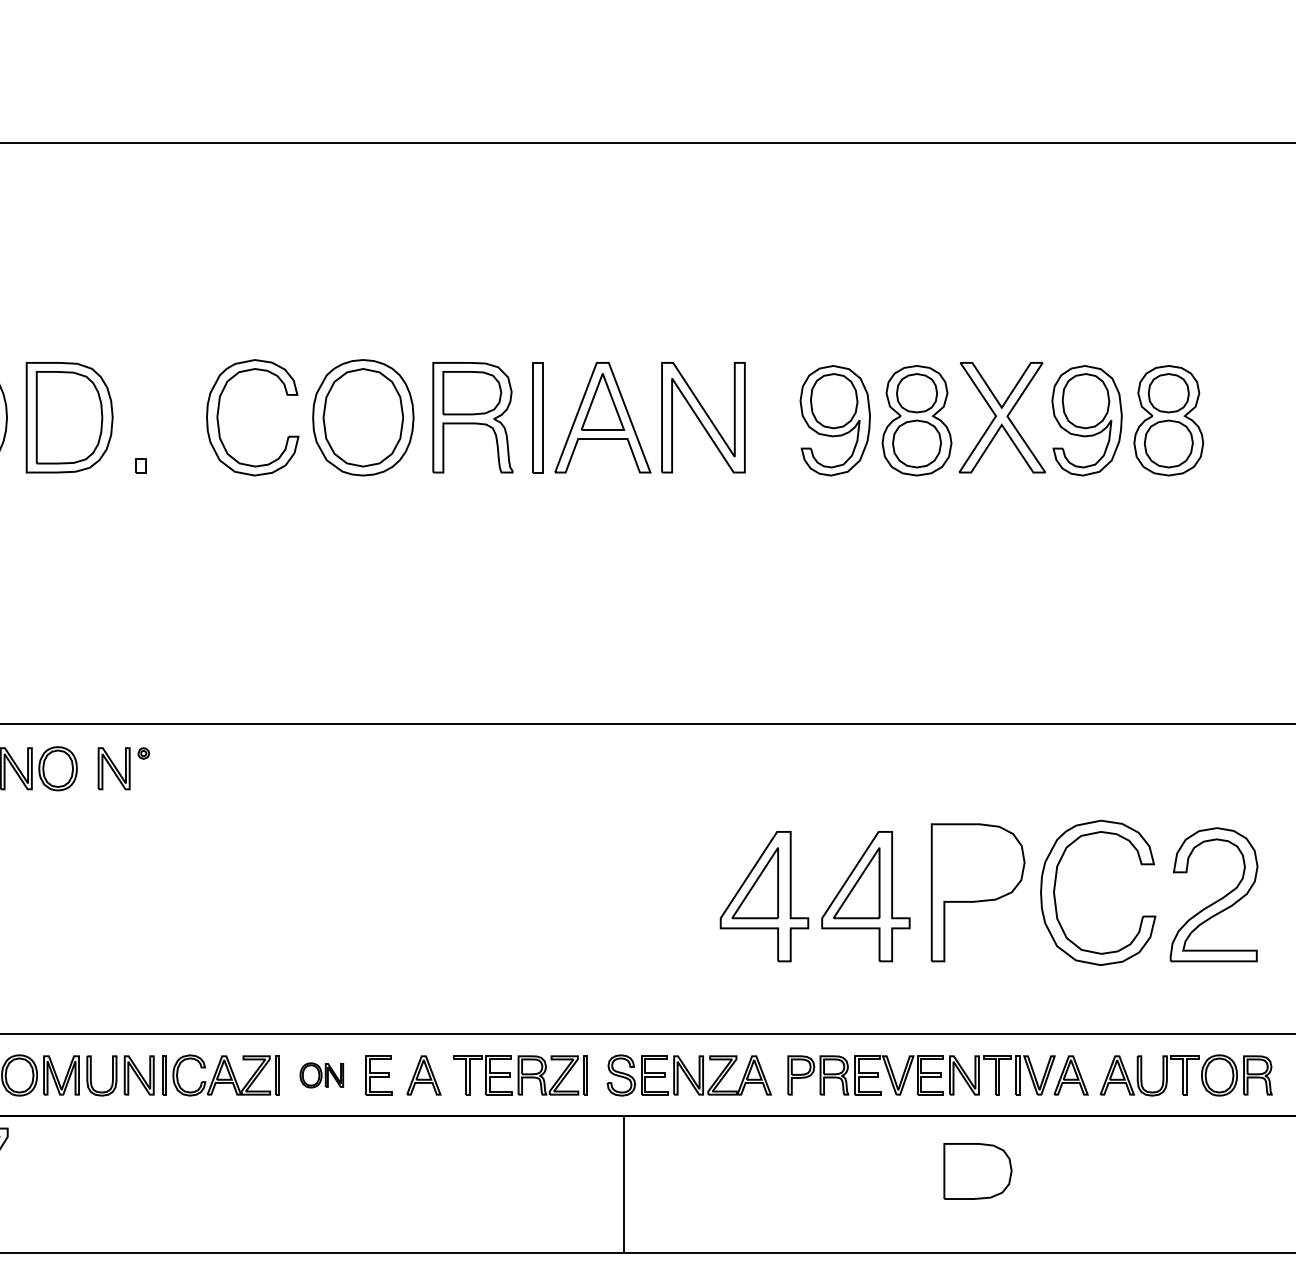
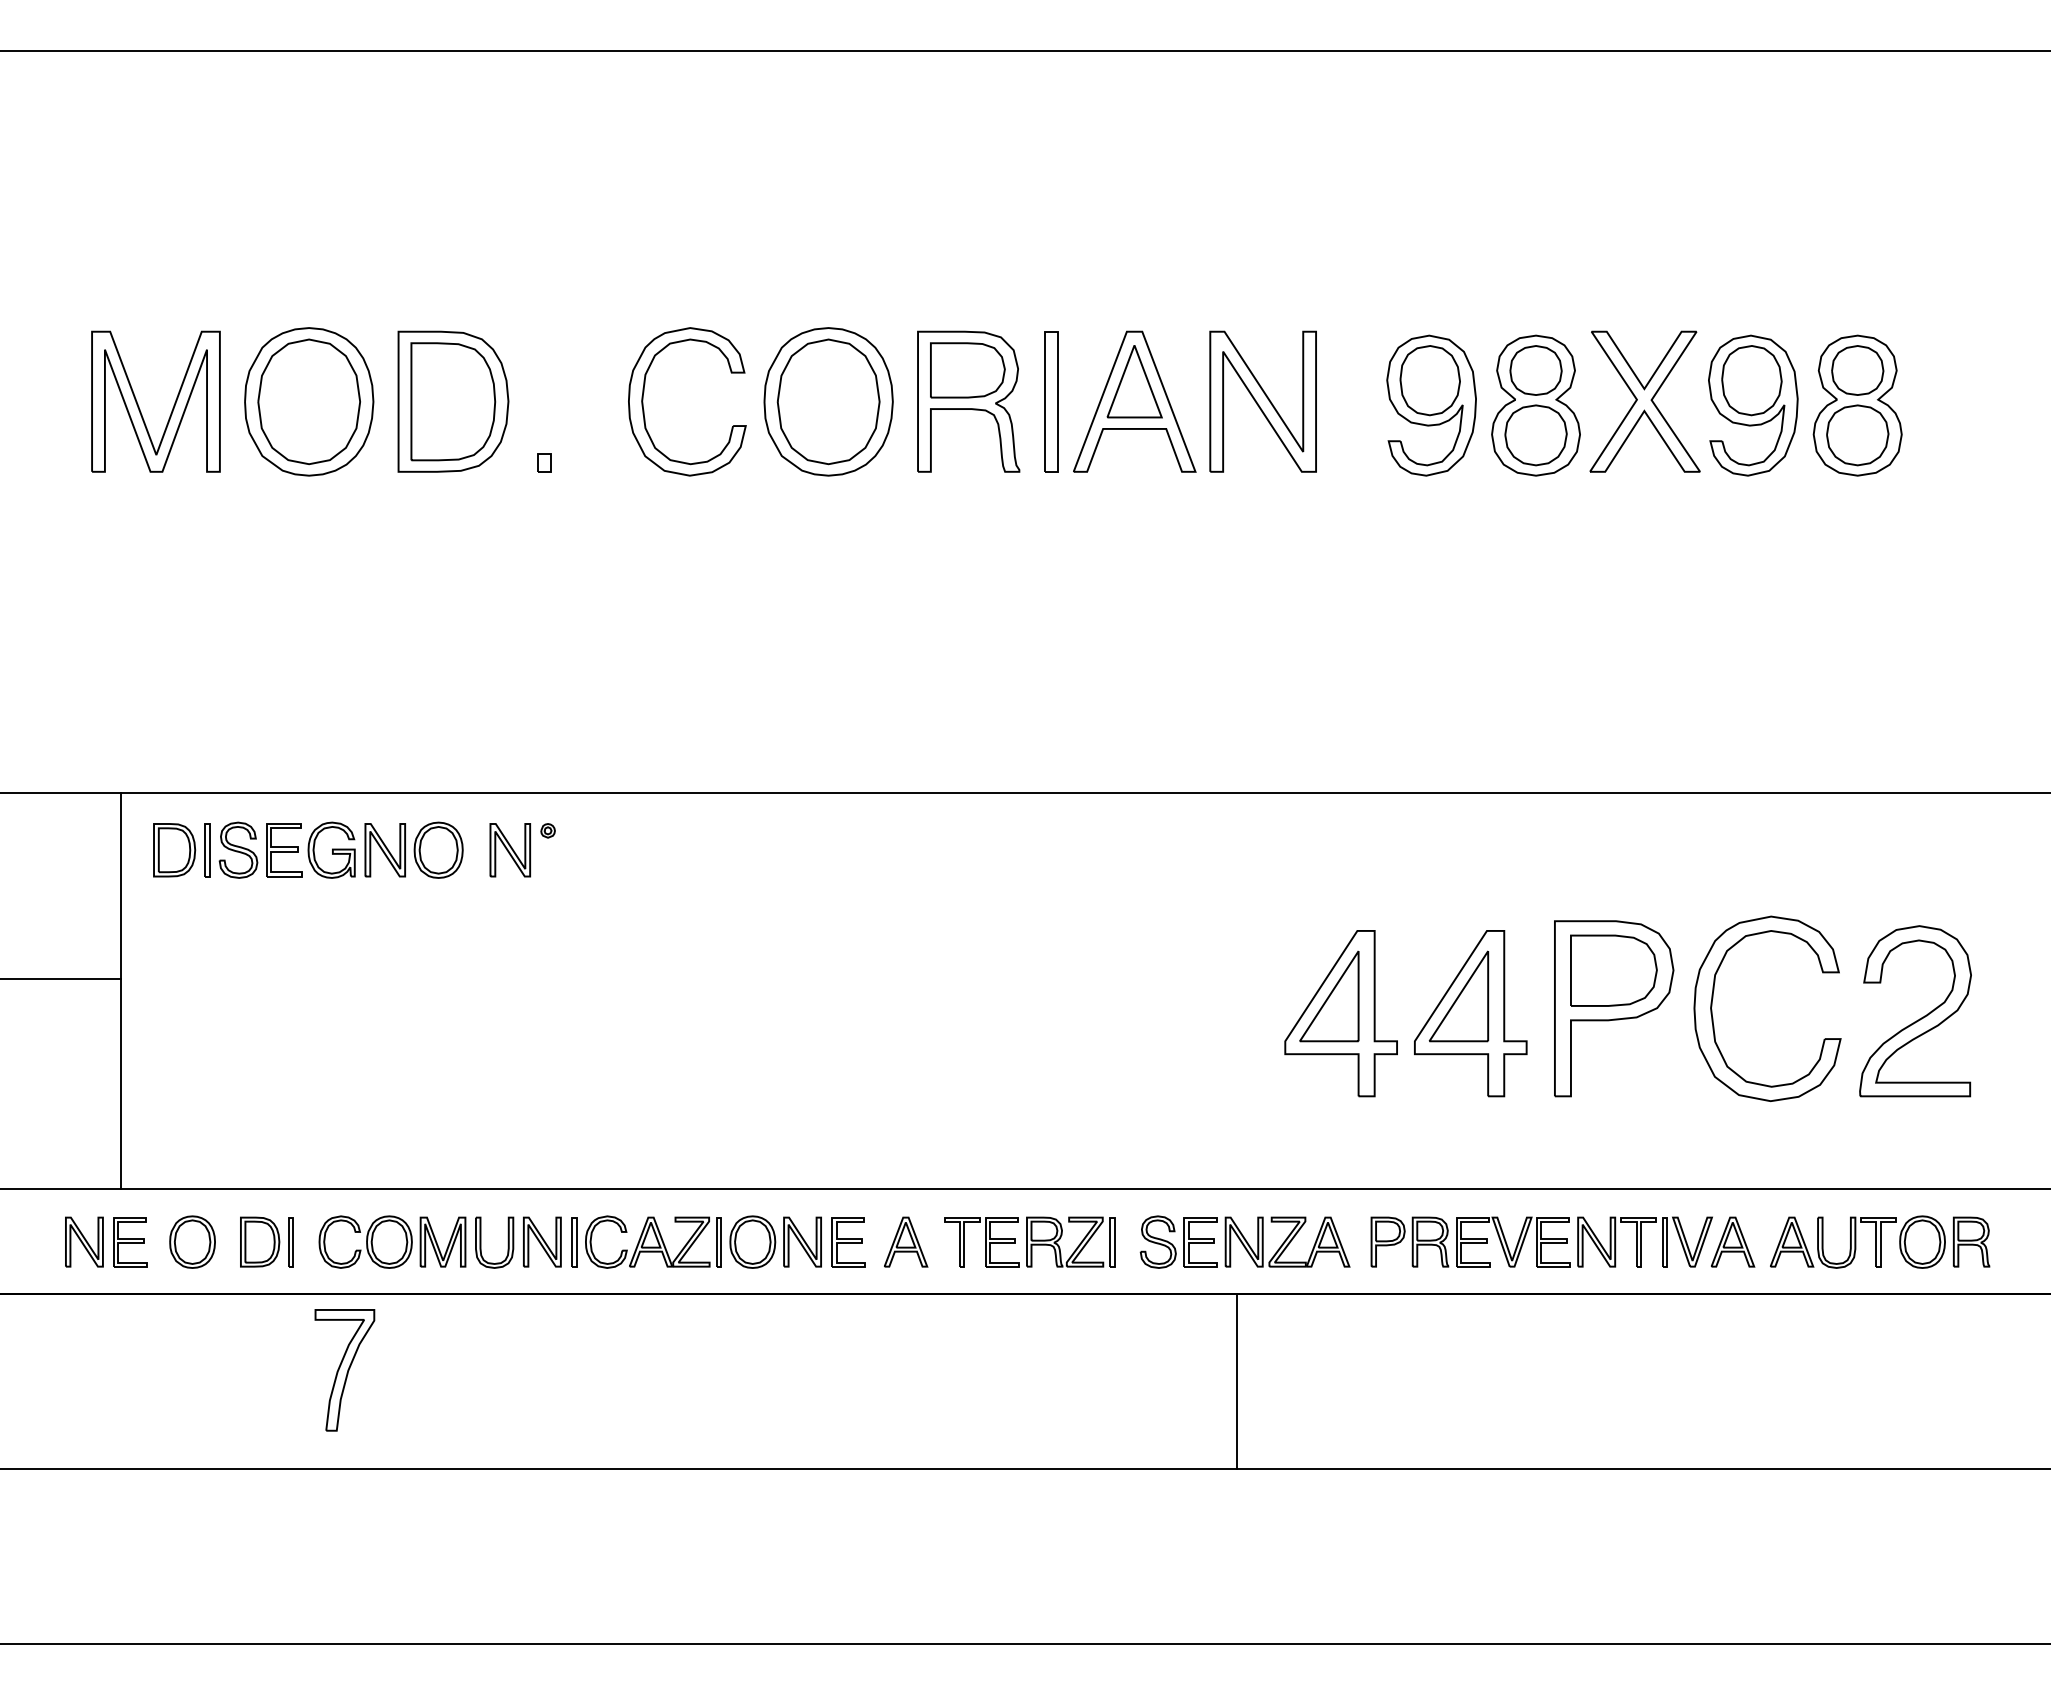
part: (321, 1074) -> (775, 1241), size x1.67
part: (977, 1171) -> (1613, 970), moved
line: (623, 1184) -> (1237, 1381), moved

